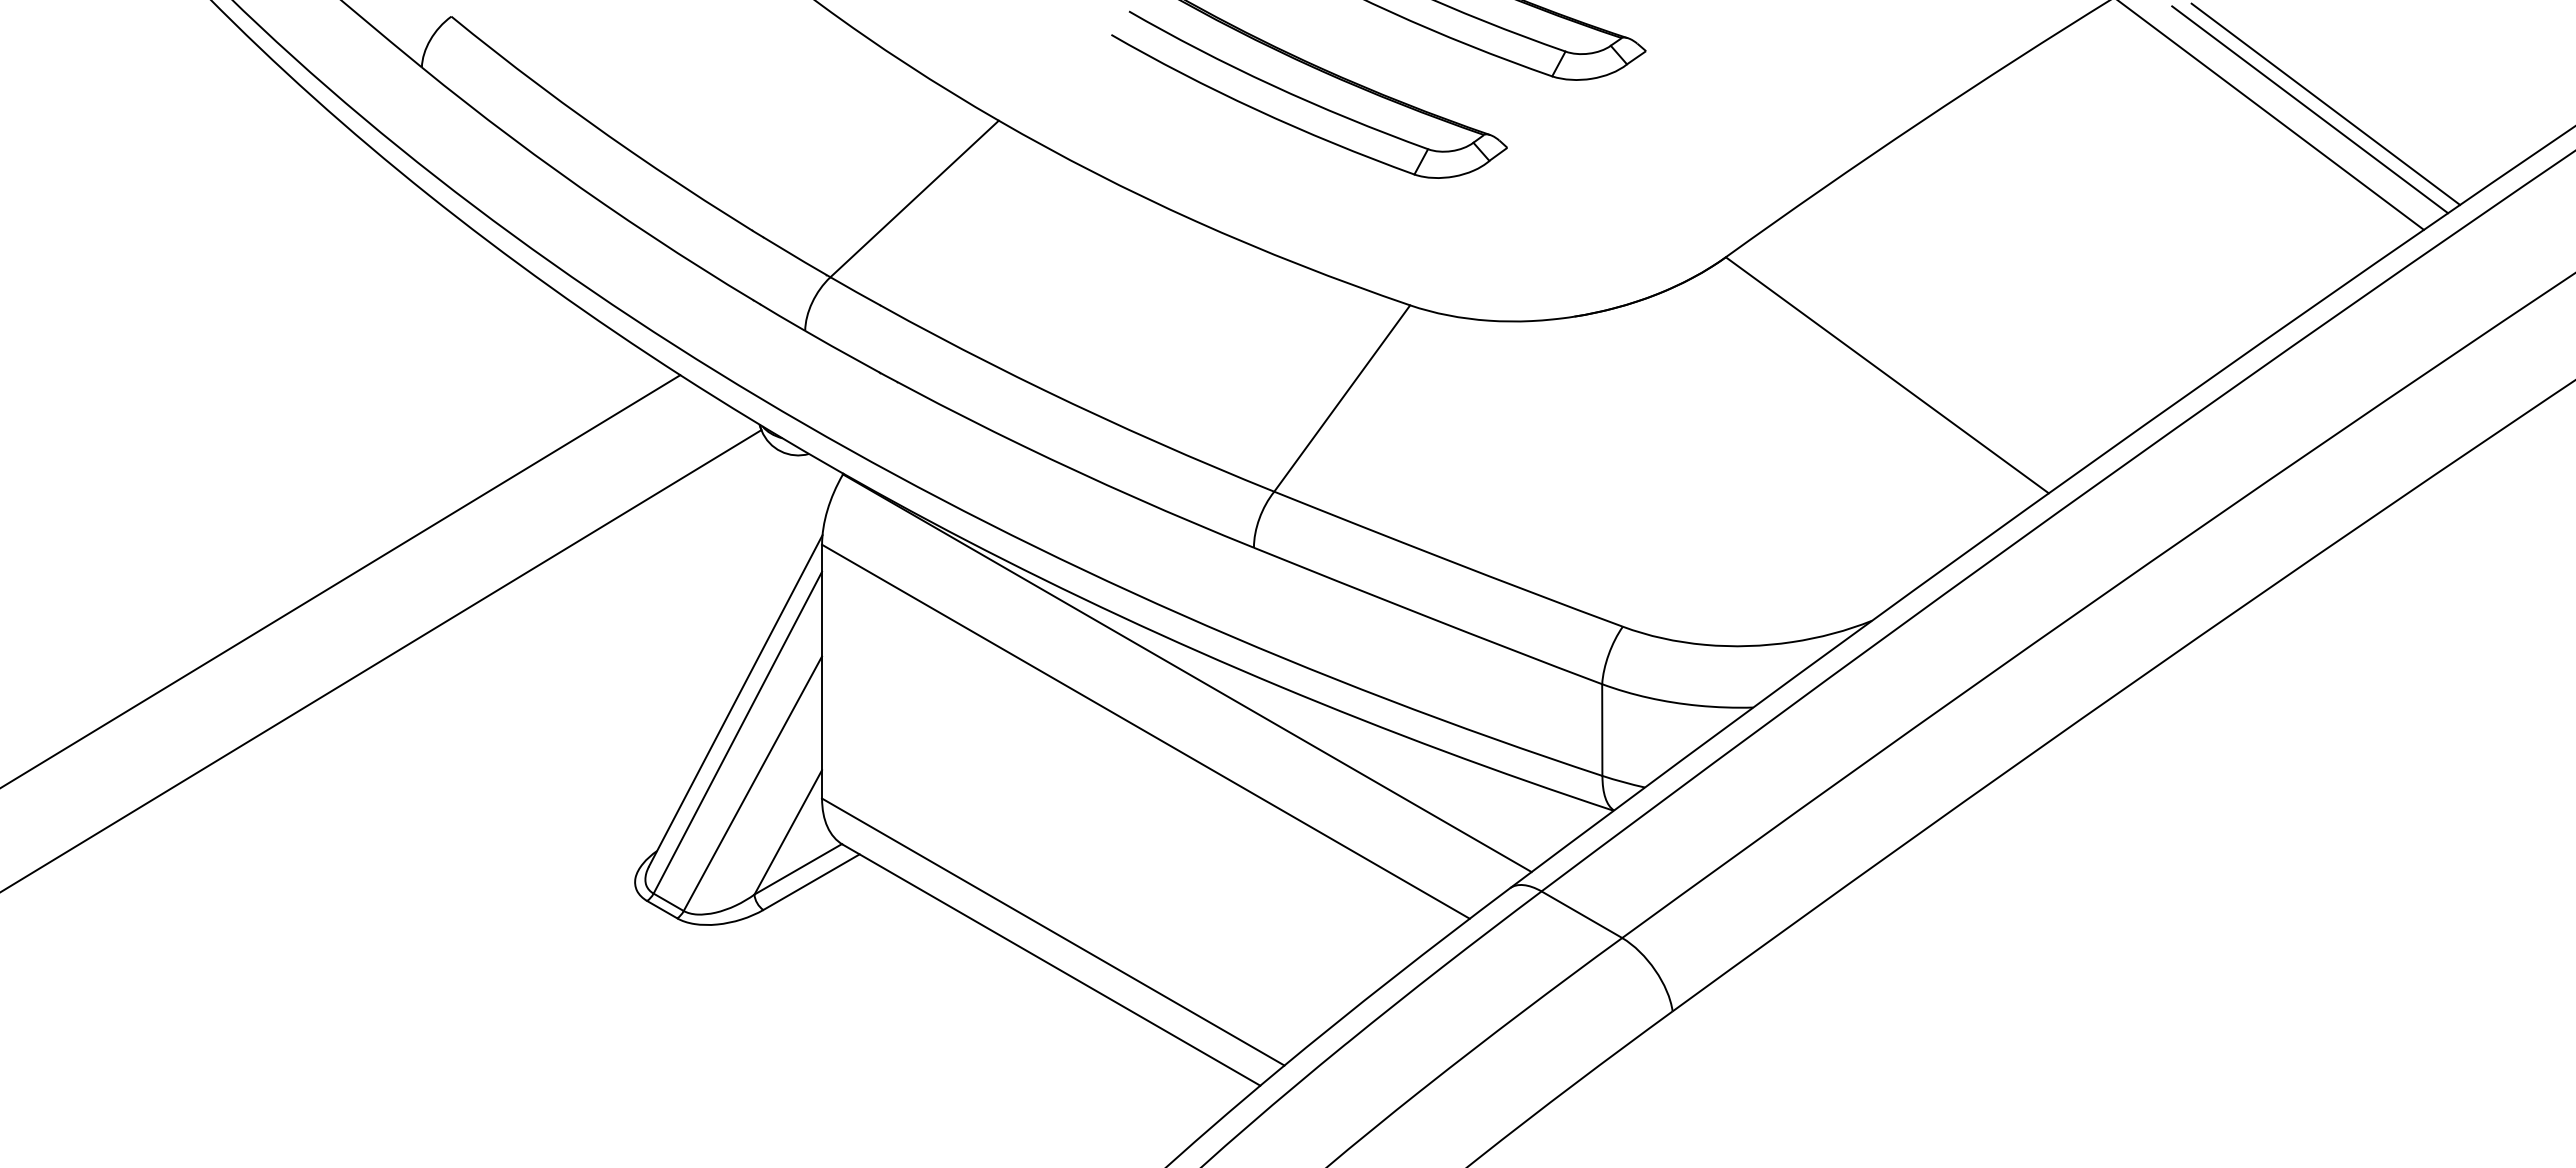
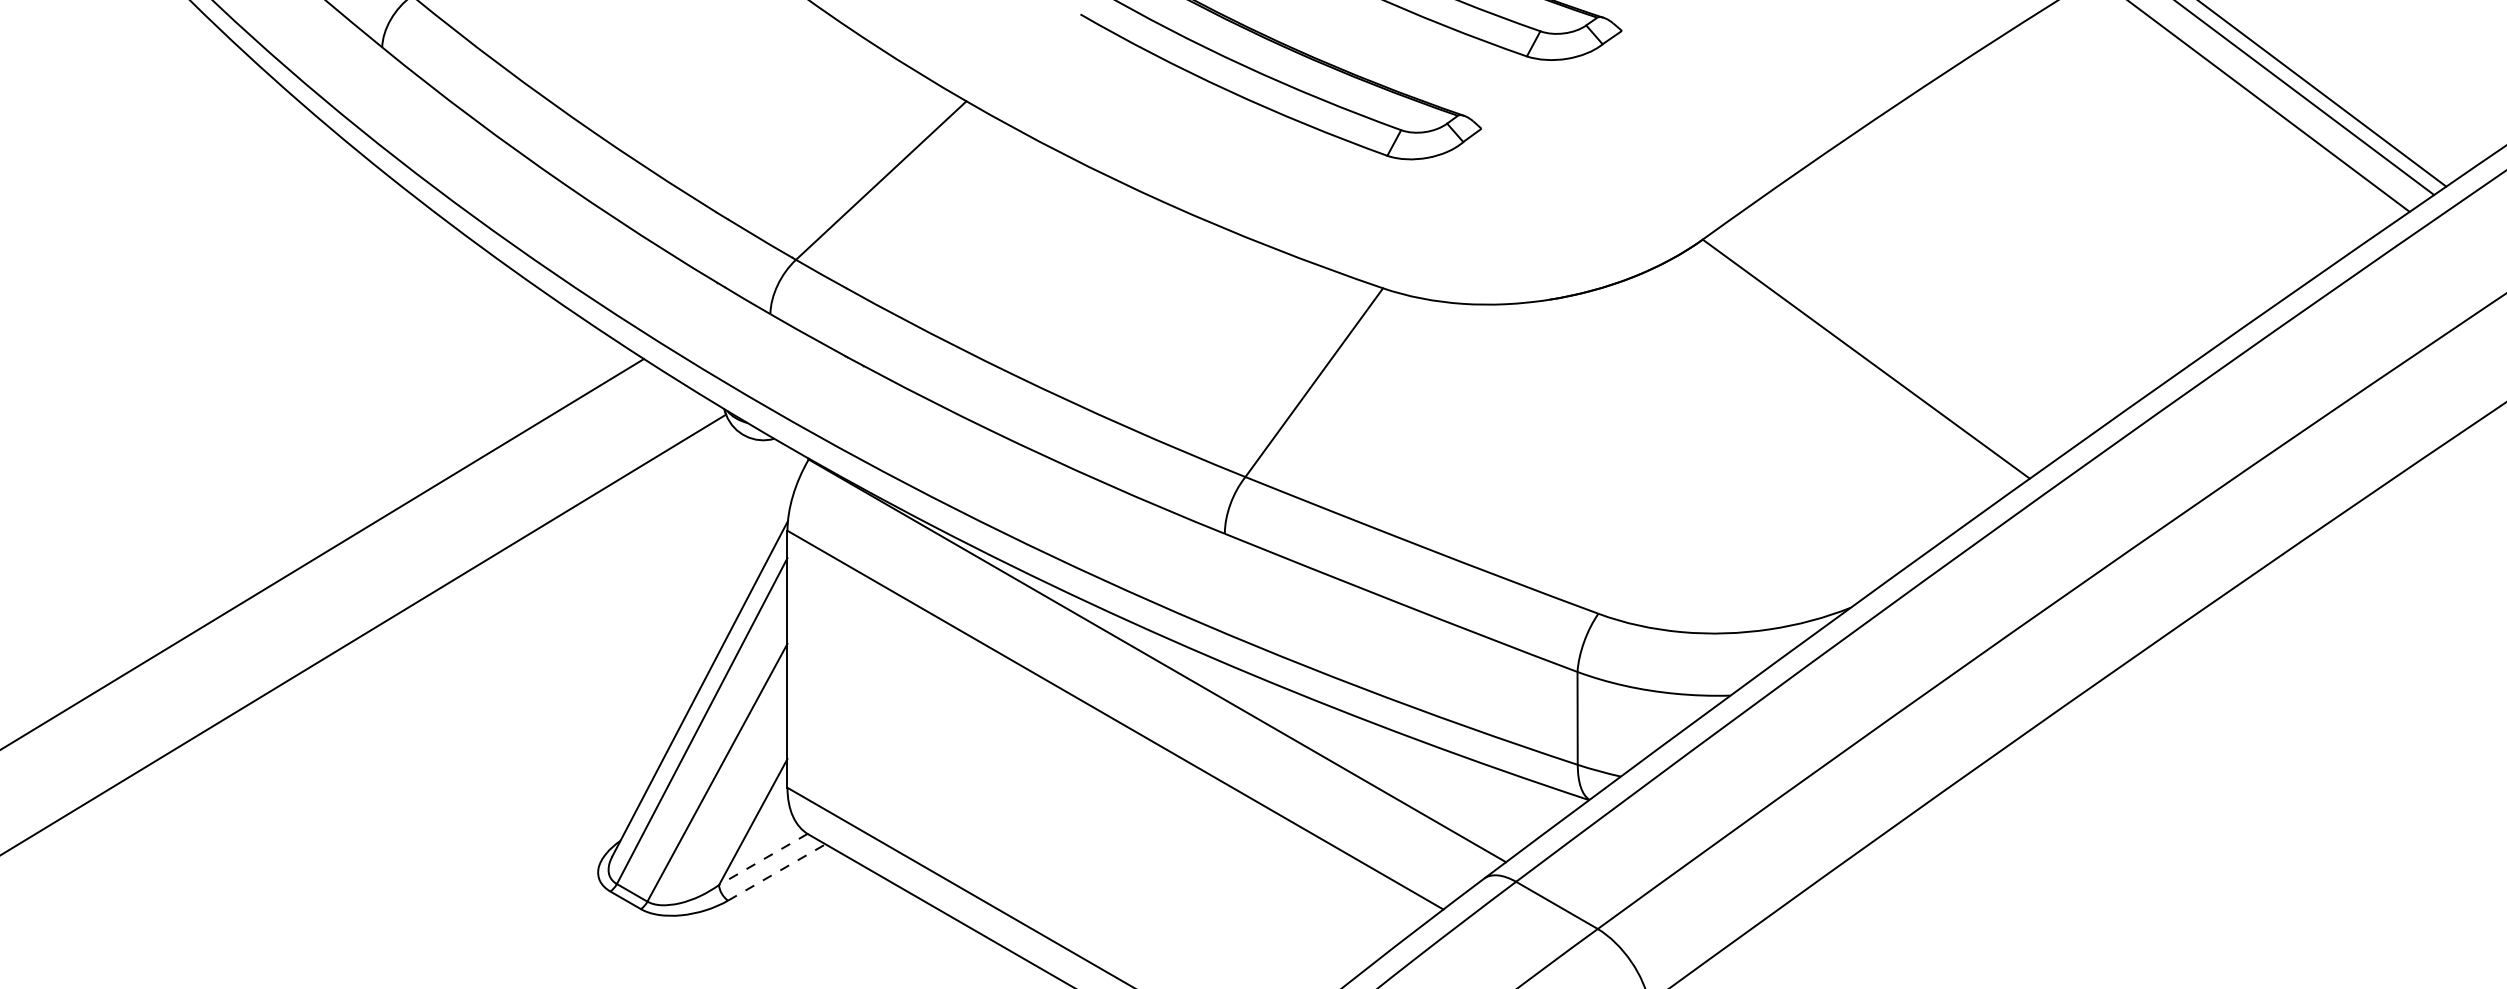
line: (797, 869) -> (762, 859), solid -> dashed
line: (811, 882) -> (776, 872), solid -> dashed

